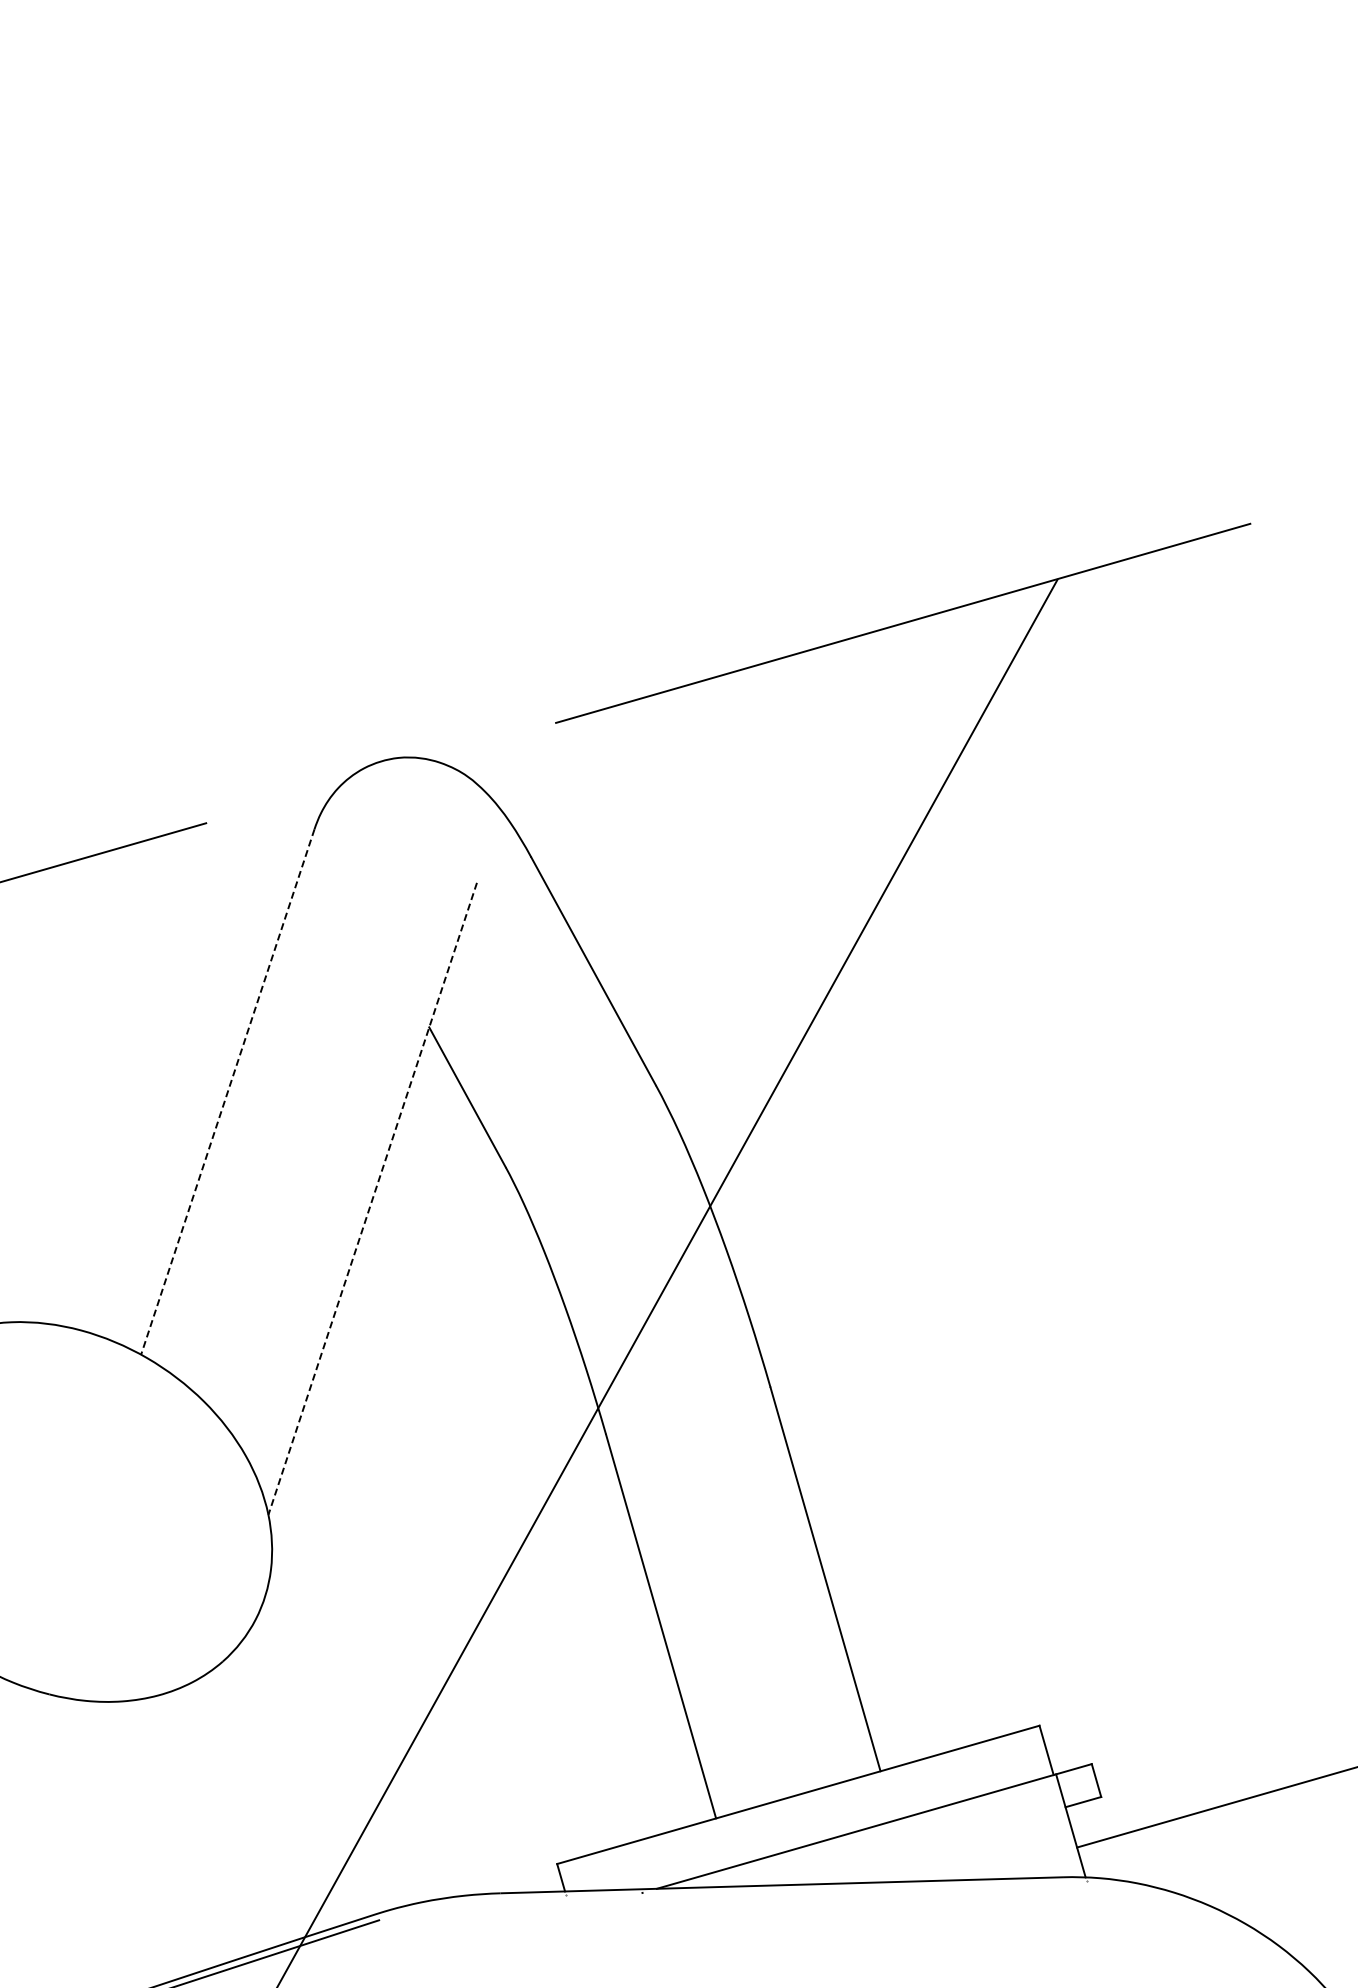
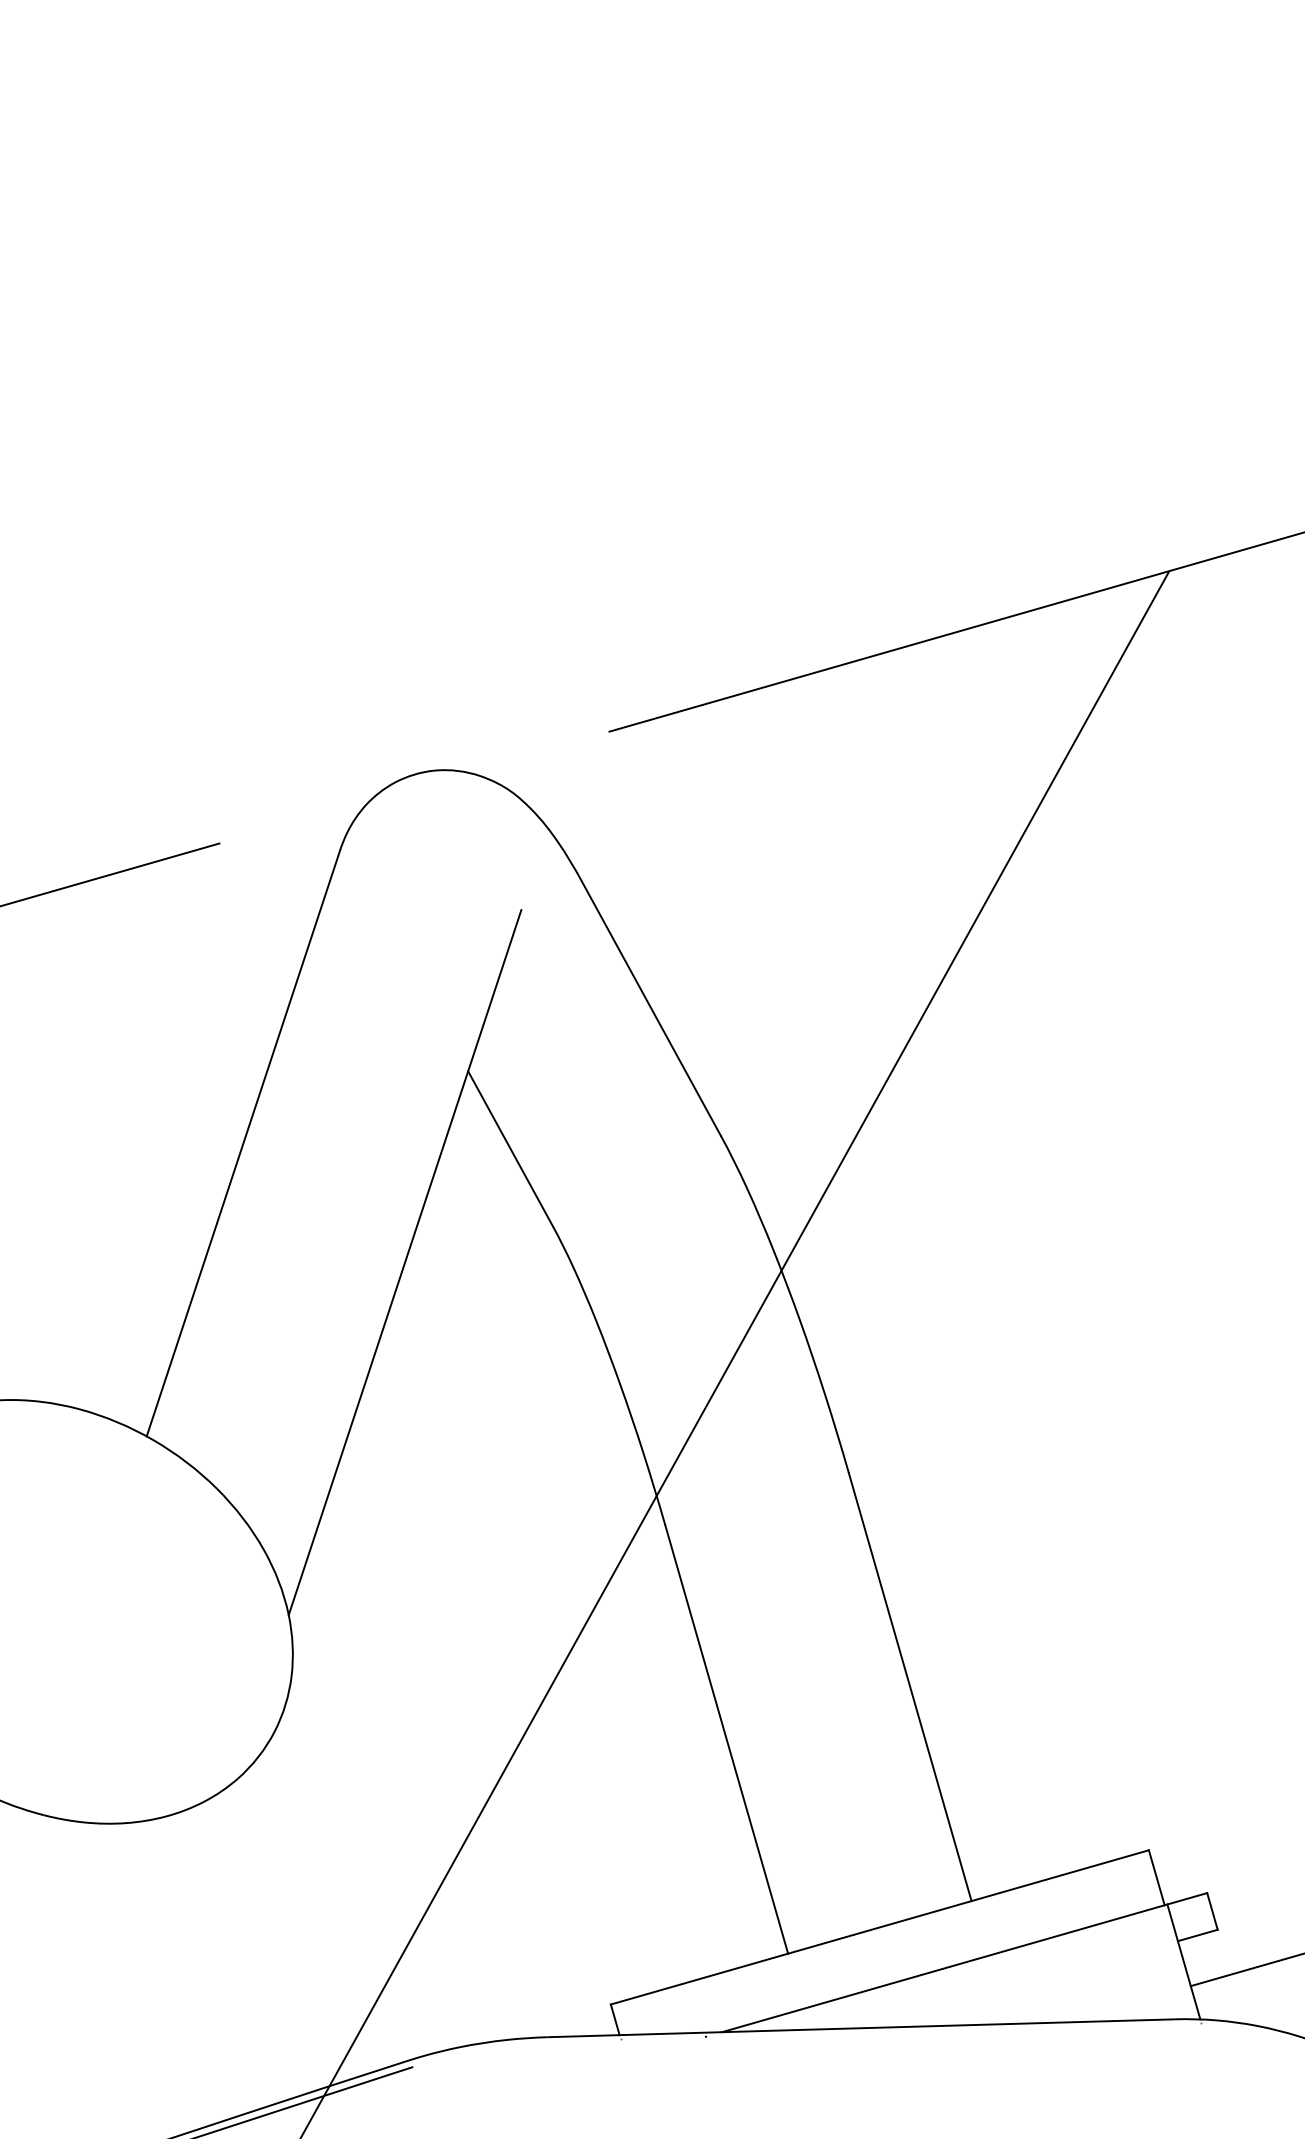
line: (227, 1092) -> (243, 1143), dashed -> solid
line: (372, 1198) -> (404, 1262), dashed -> solid

